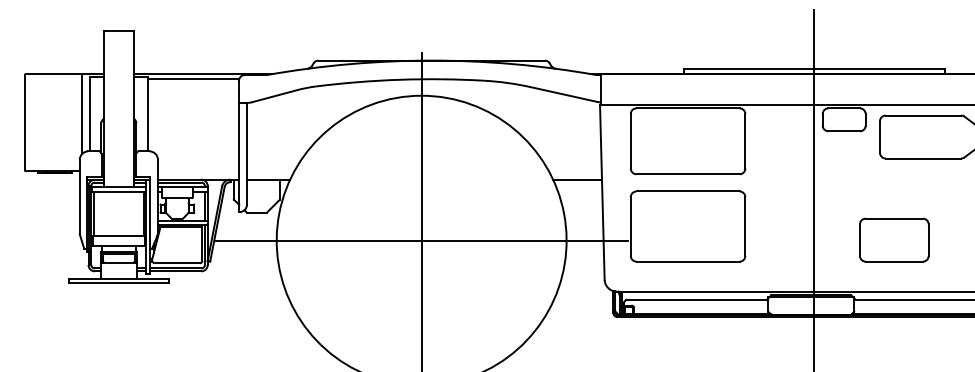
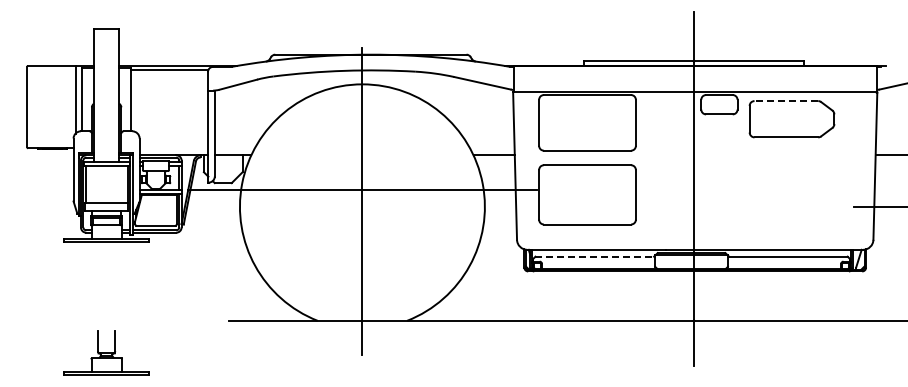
line: (923, 116) -> (786, 101), solid -> dashed
line: (421, 240) -> (362, 189), moved
part: (893, 240) -> (761, 206), removed
line: (697, 299) -> (595, 256), solid -> dashed

